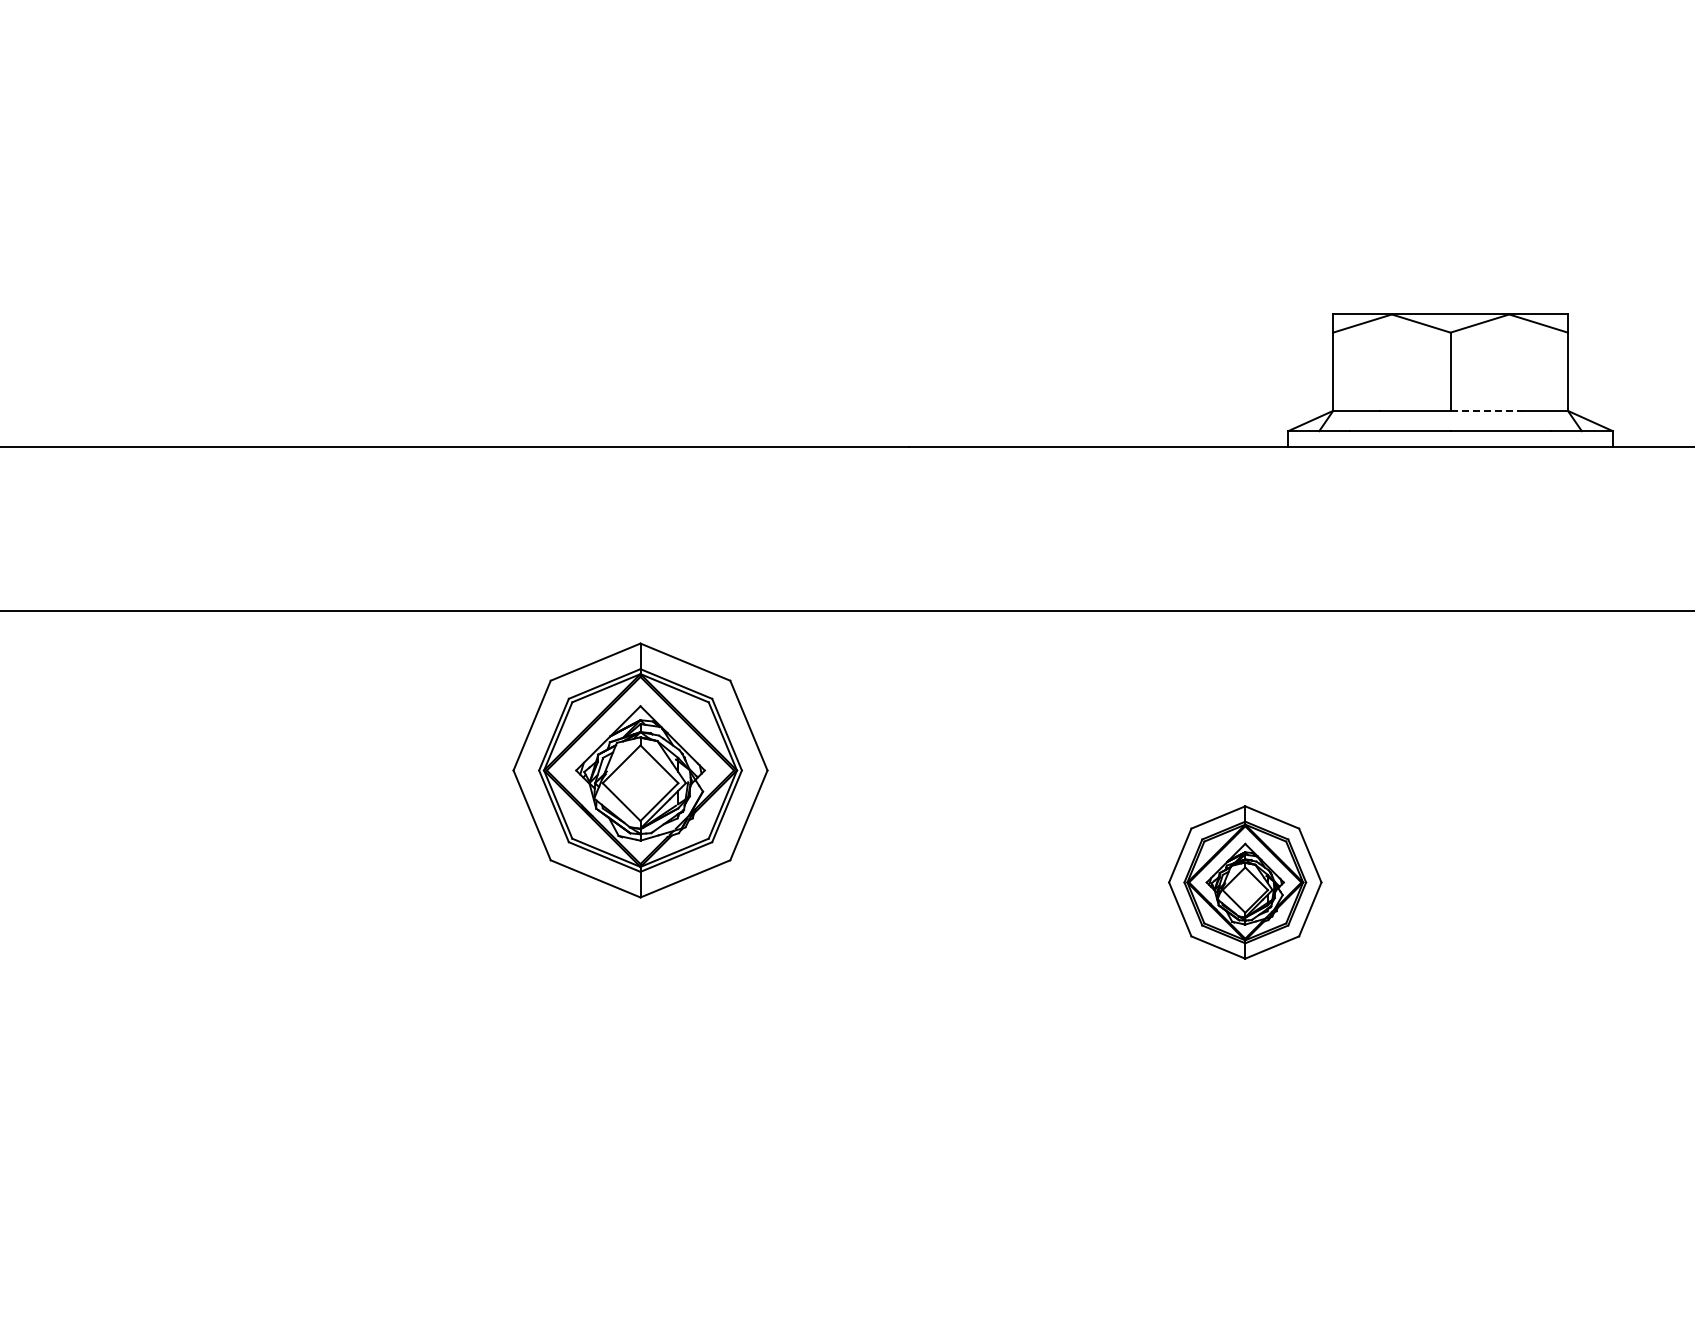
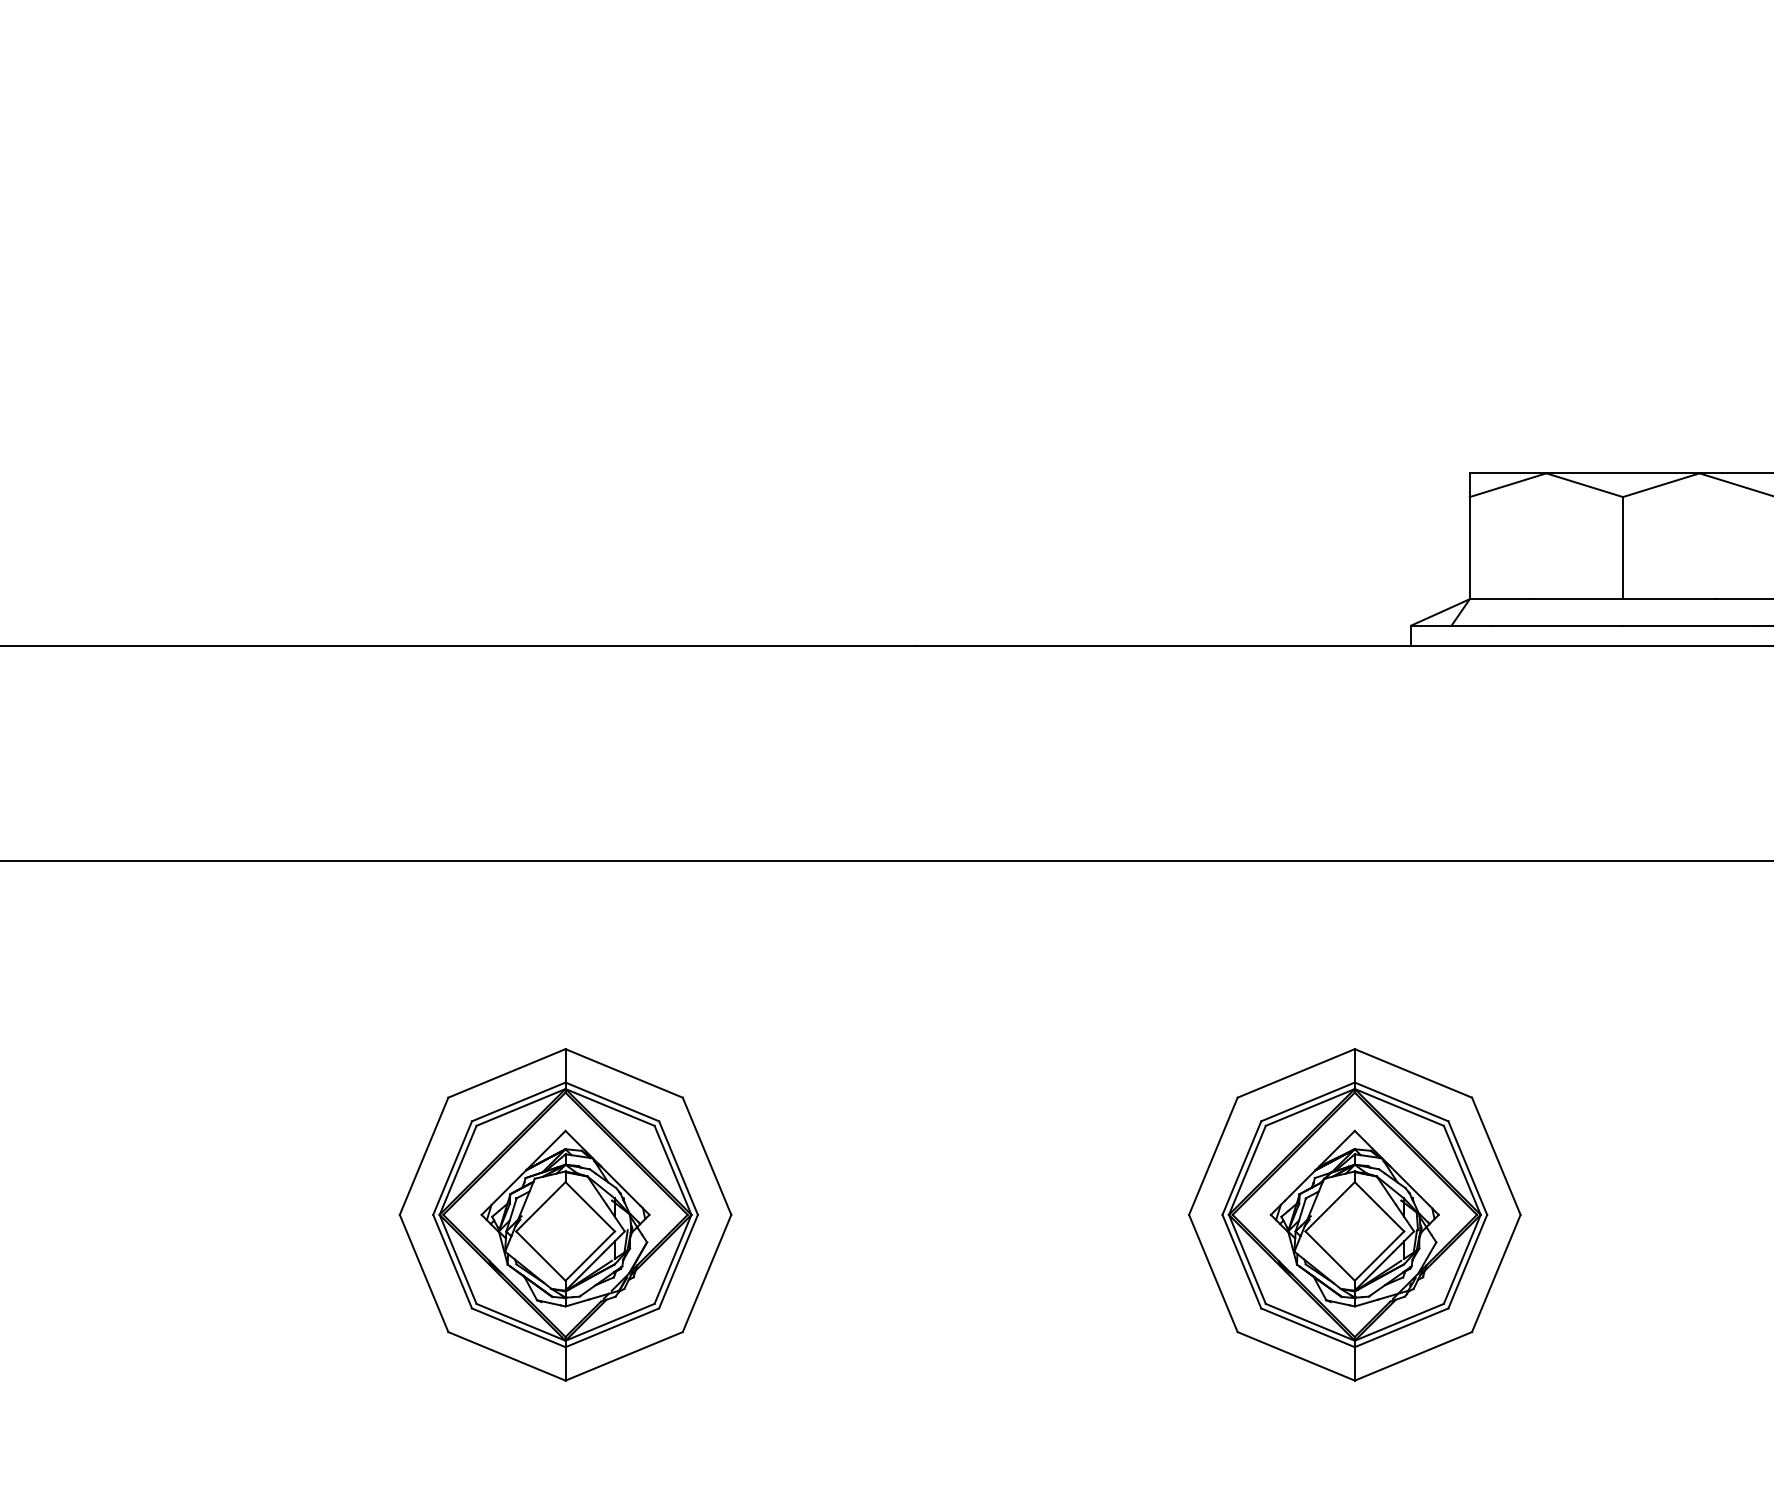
line: (1486, 410) -> (1669, 598), dashed -> solid
part: (640, 770) -> (565, 1214), moved
part: (1245, 882) -> (1355, 1214), size x1.67

